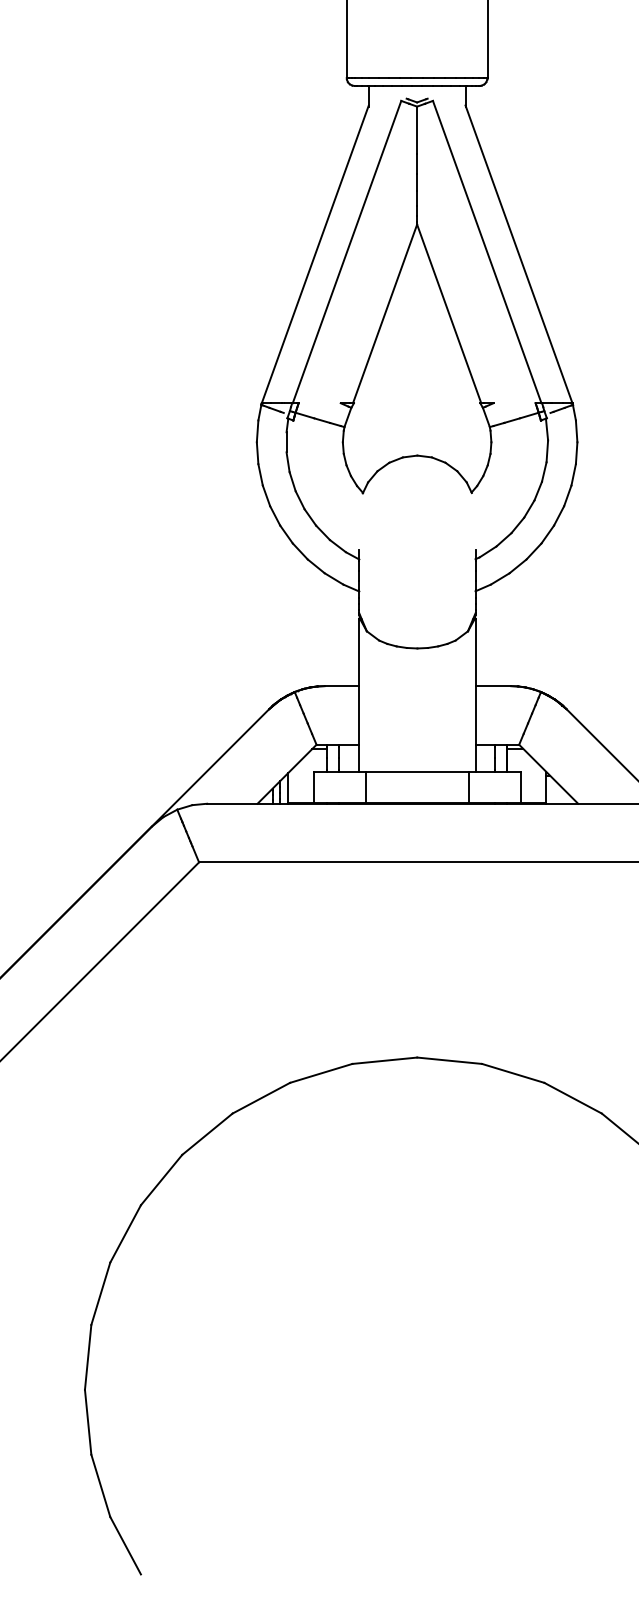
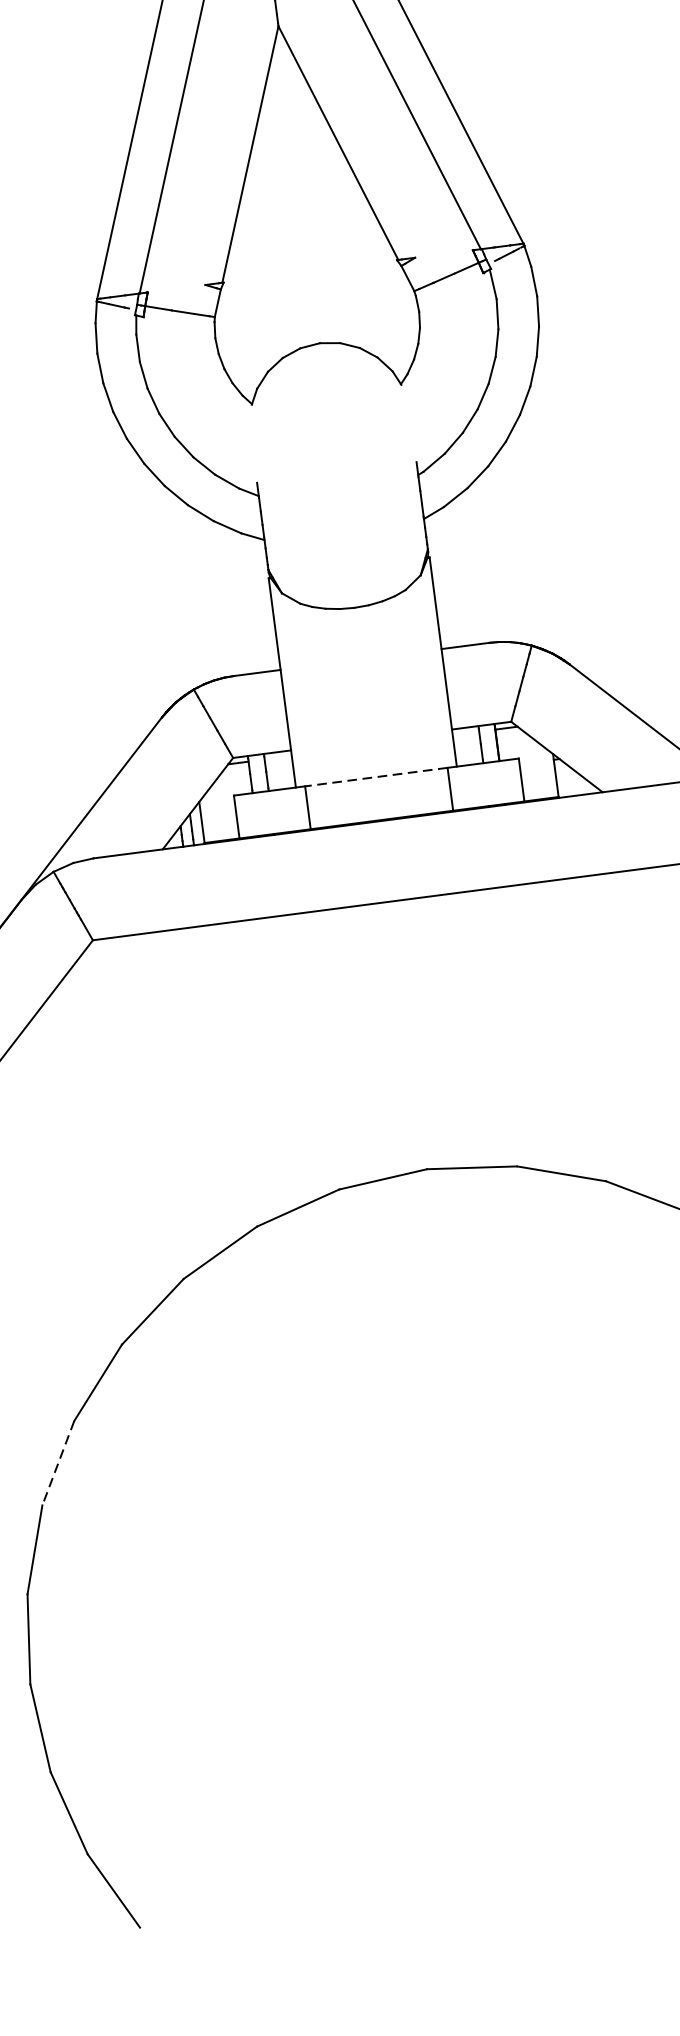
line: (417, 771) -> (376, 776), solid -> dashed
line: (125, 1233) -> (58, 1462), solid -> dashed

